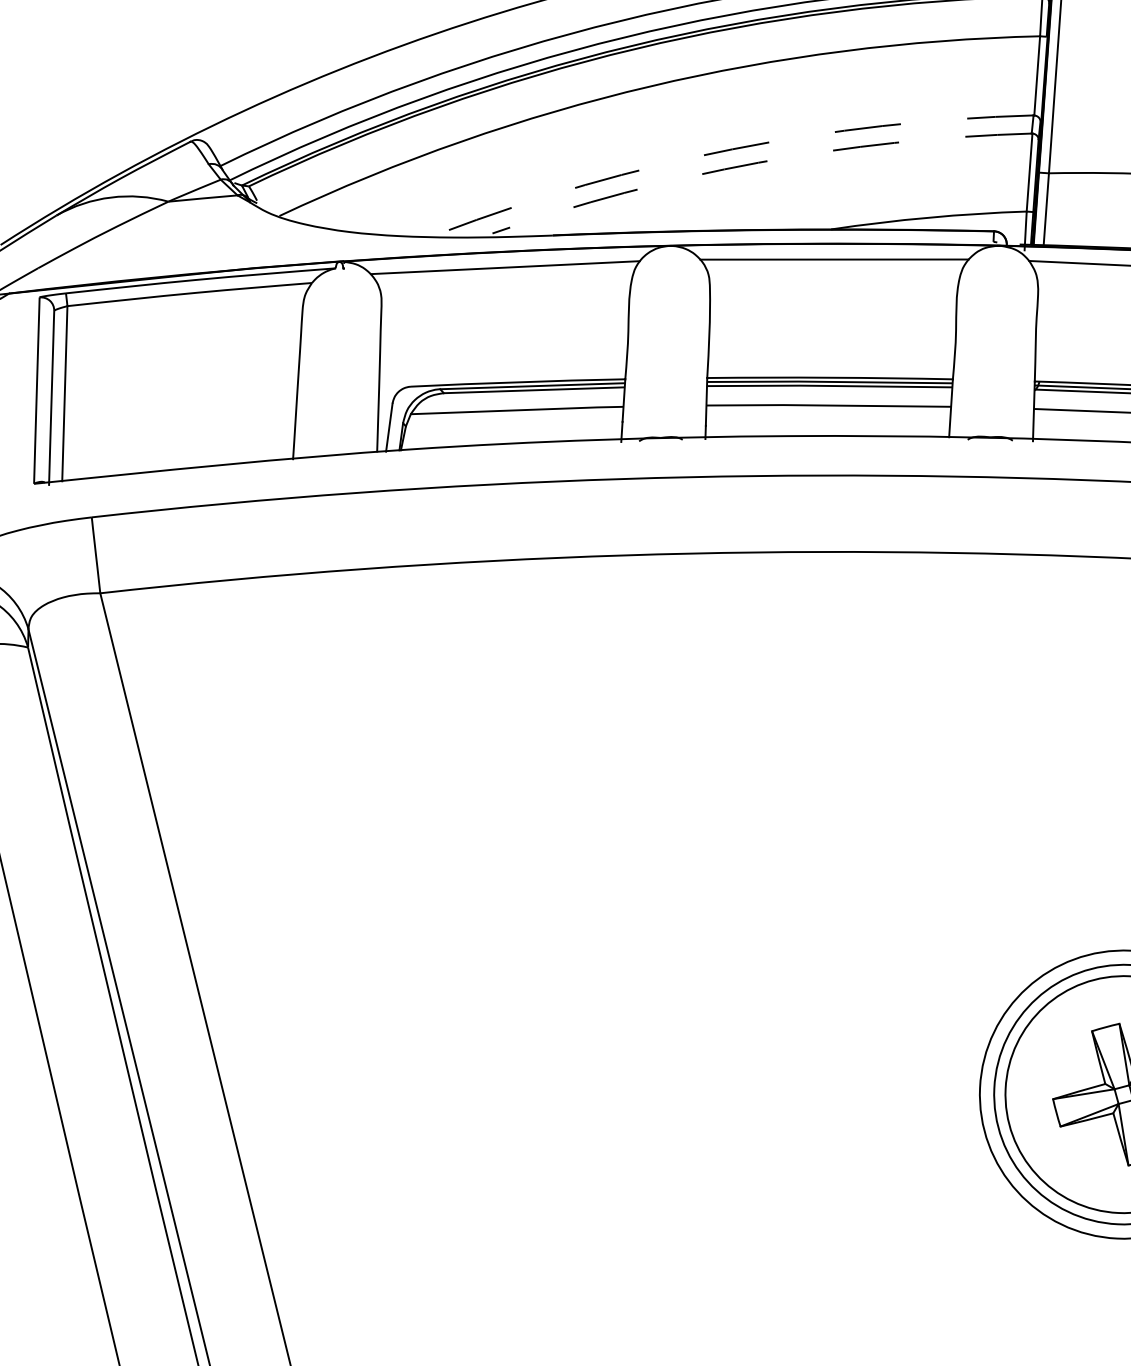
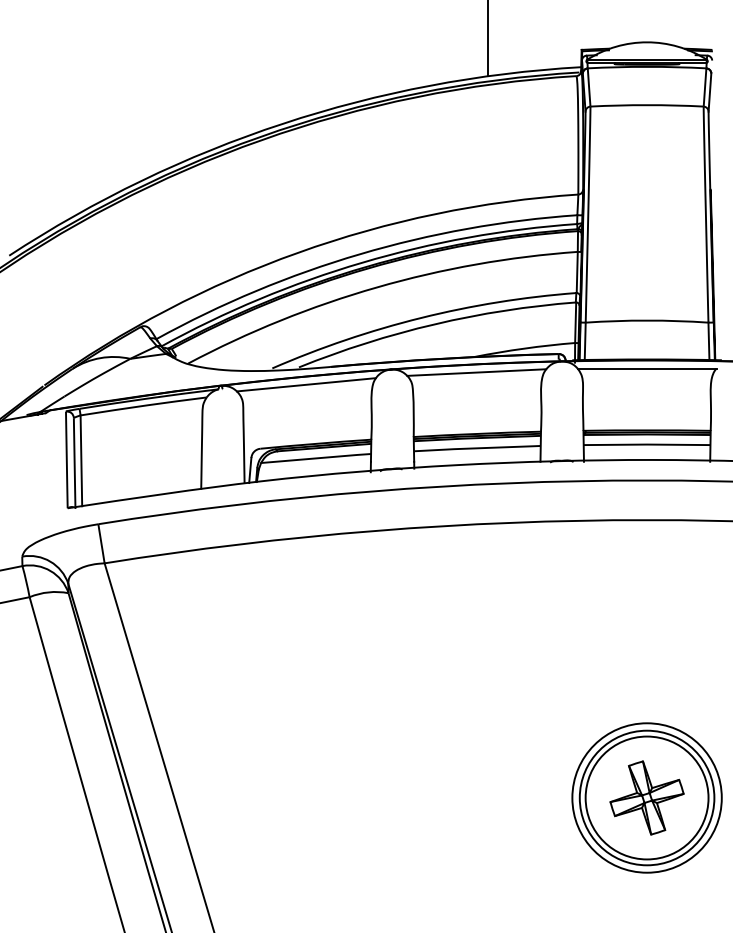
arc: (733, 148) -> (421, 317), dashed -> solid
arc: (757, 163) -> (434, 324), dashed -> solid

